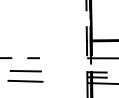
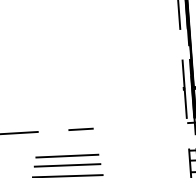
line: (25, 75) -> (67, 164), added

